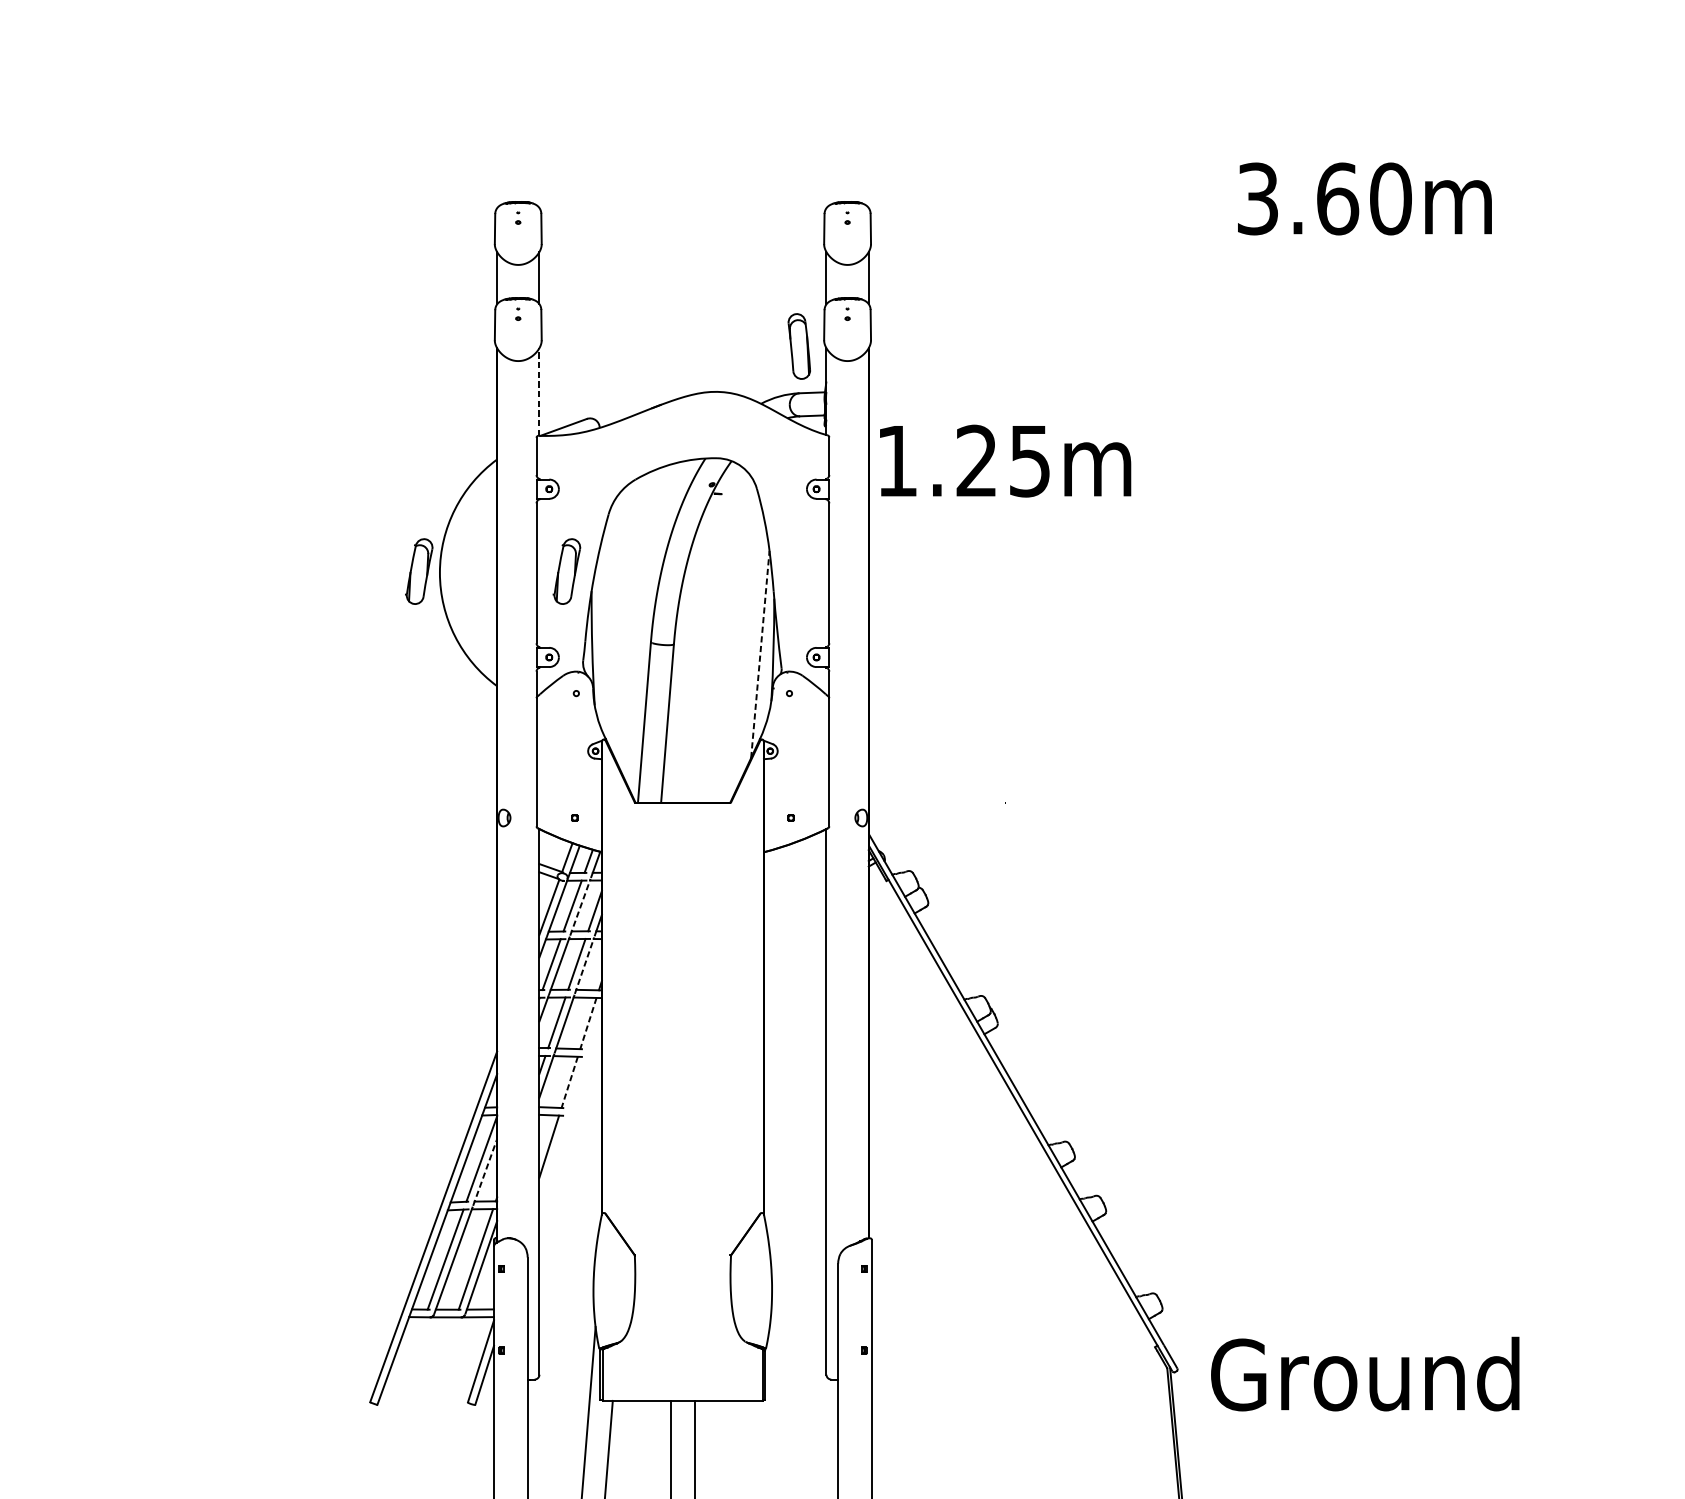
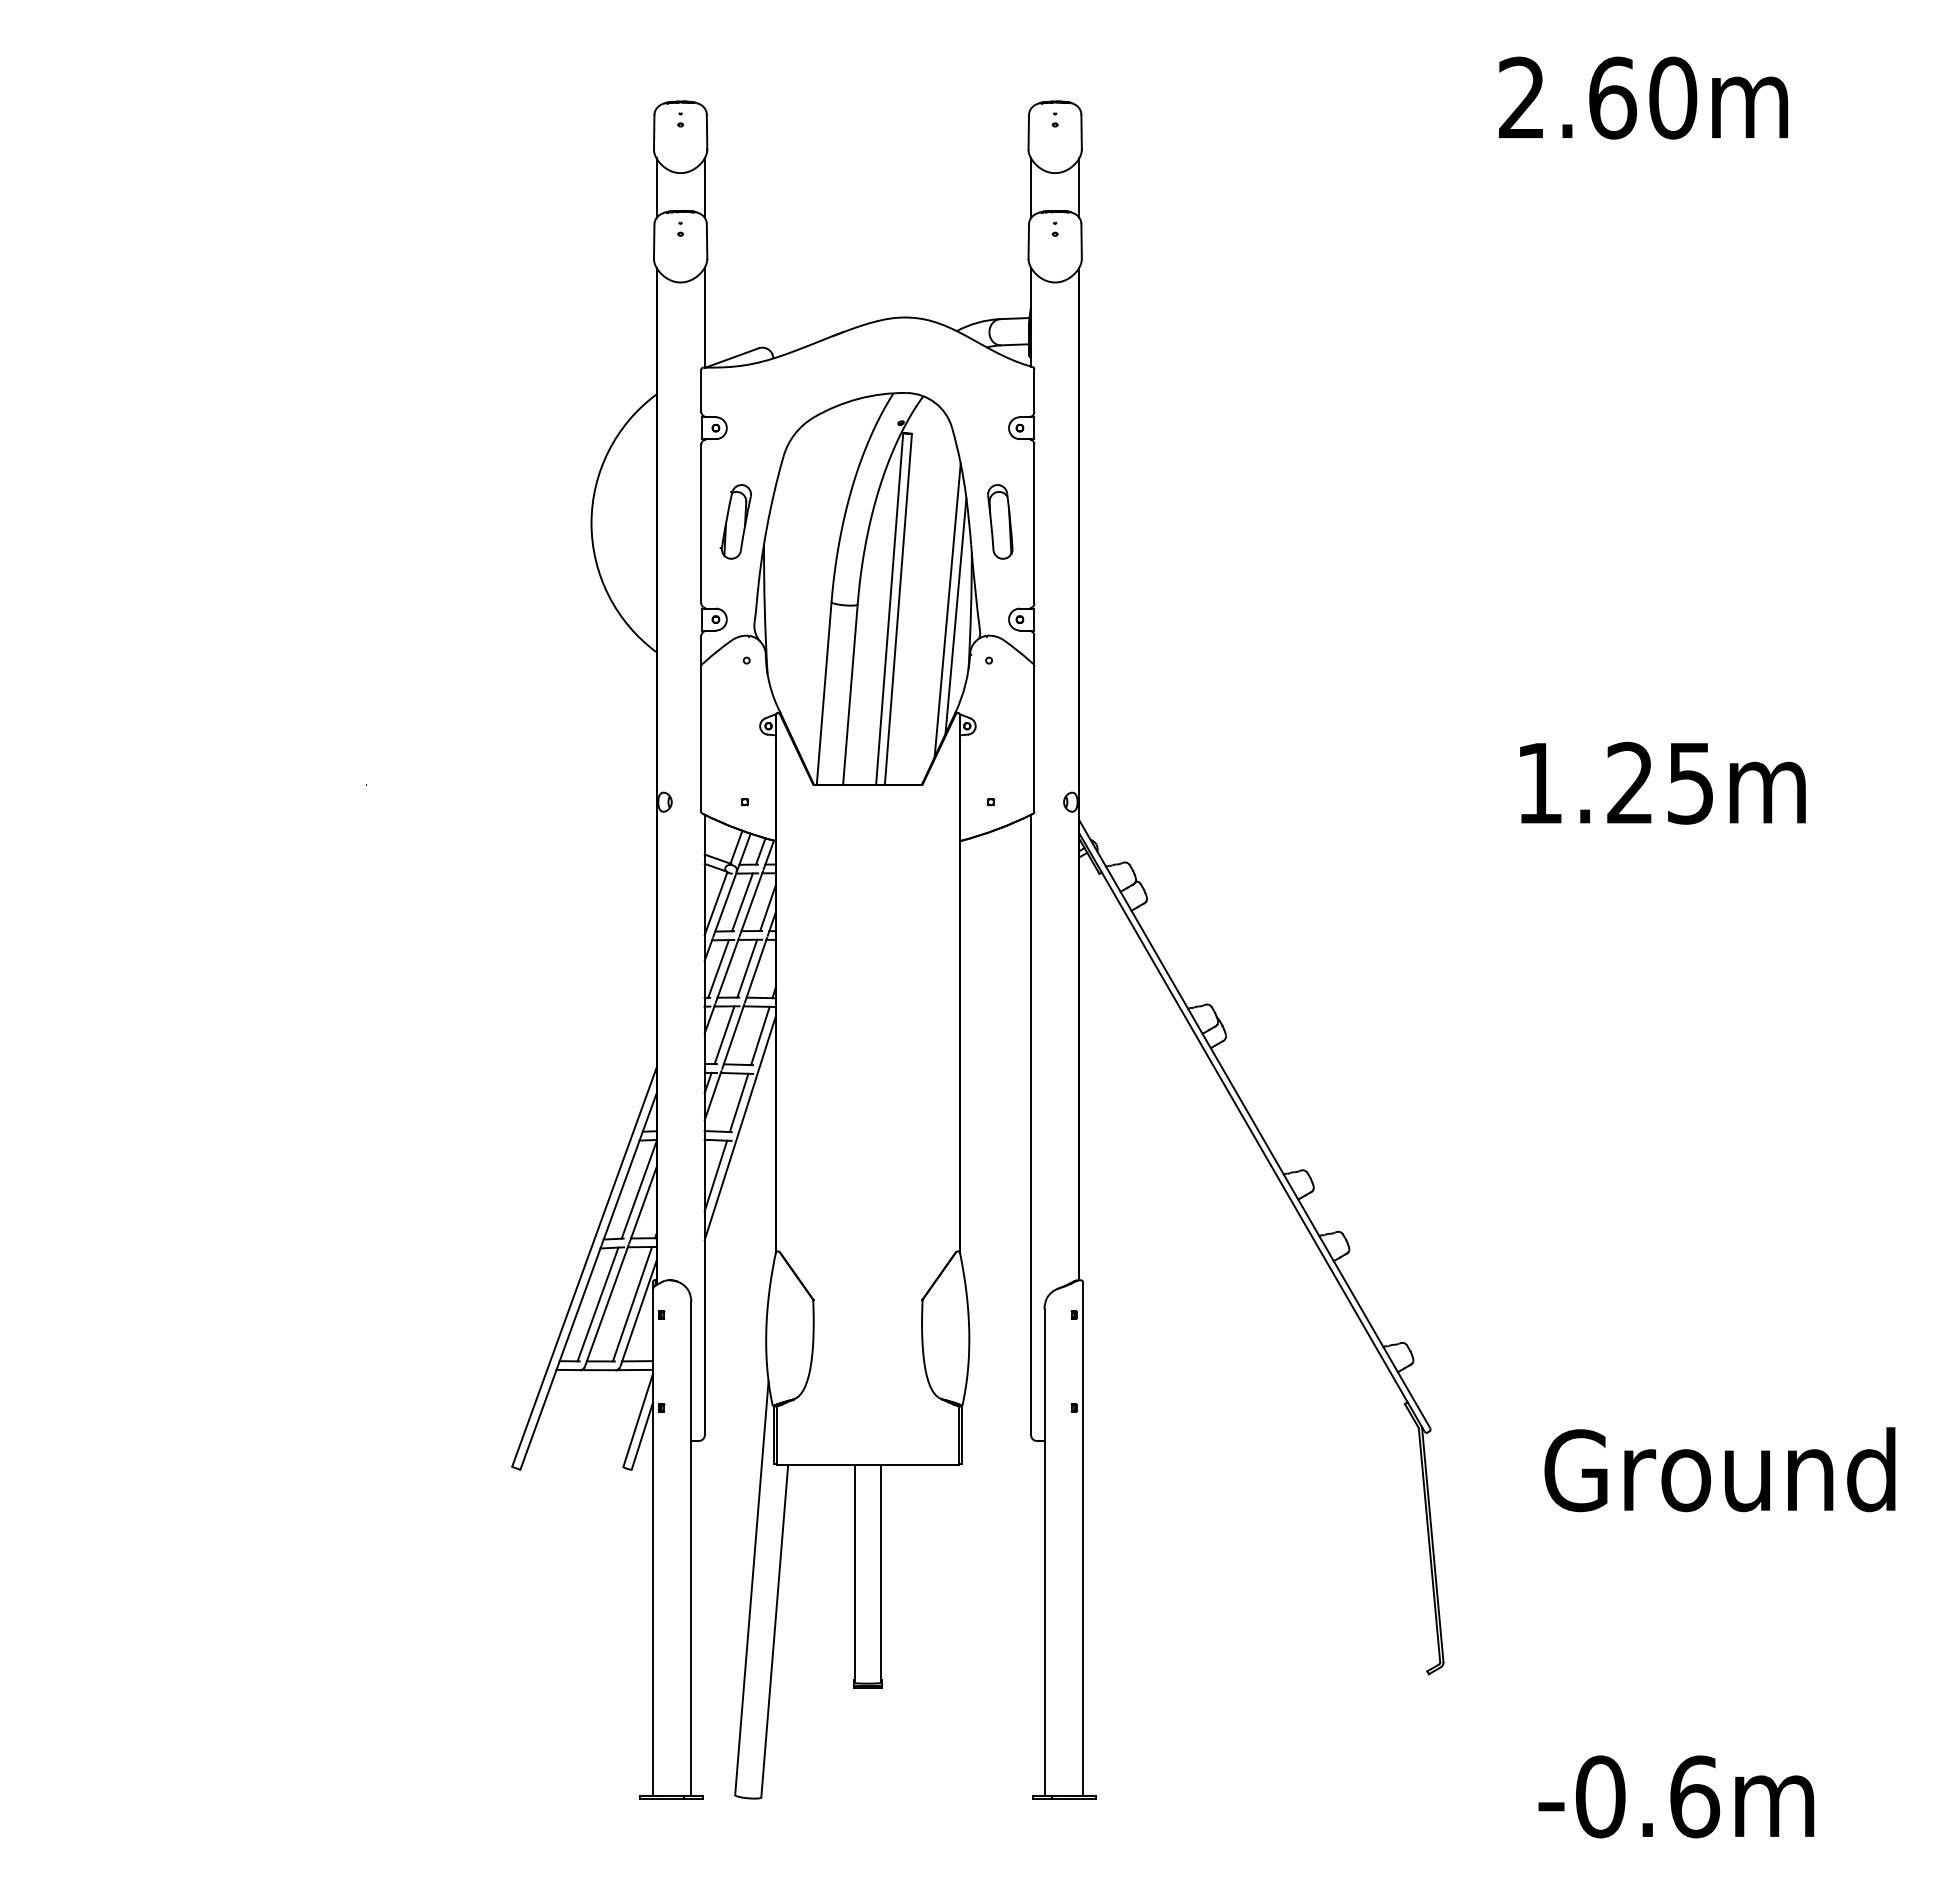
text: (1257, 198) -> (1521, 97), 3.60m -> 2.60m
part: (799, 346) -> (1000, 521), moved
line: (539, 391) -> (704, 317), dashed -> solid
text: (1005, 460) -> (1662, 782), moved
part: (418, 571) -> (567, 521), removed
line: (701, 647) -> (889, 608), added
line: (708, 647) -> (897, 608), added
line: (752, 649) -> (947, 610), added
line: (760, 653) -> (956, 615), dashed -> solid
line: (580, 907) -> (751, 903), dashed -> solid
line: (584, 965) -> (756, 970), dashed -> solid
line: (588, 1023) -> (760, 1035), dashed -> solid
line: (570, 1082) -> (739, 1102), dashed -> solid
line: (570, 1104) -> (739, 1128), added
line: (485, 1171) -> (643, 1204), dashed -> solid
text: (1364, 1373) -> (1719, 1469), moved

